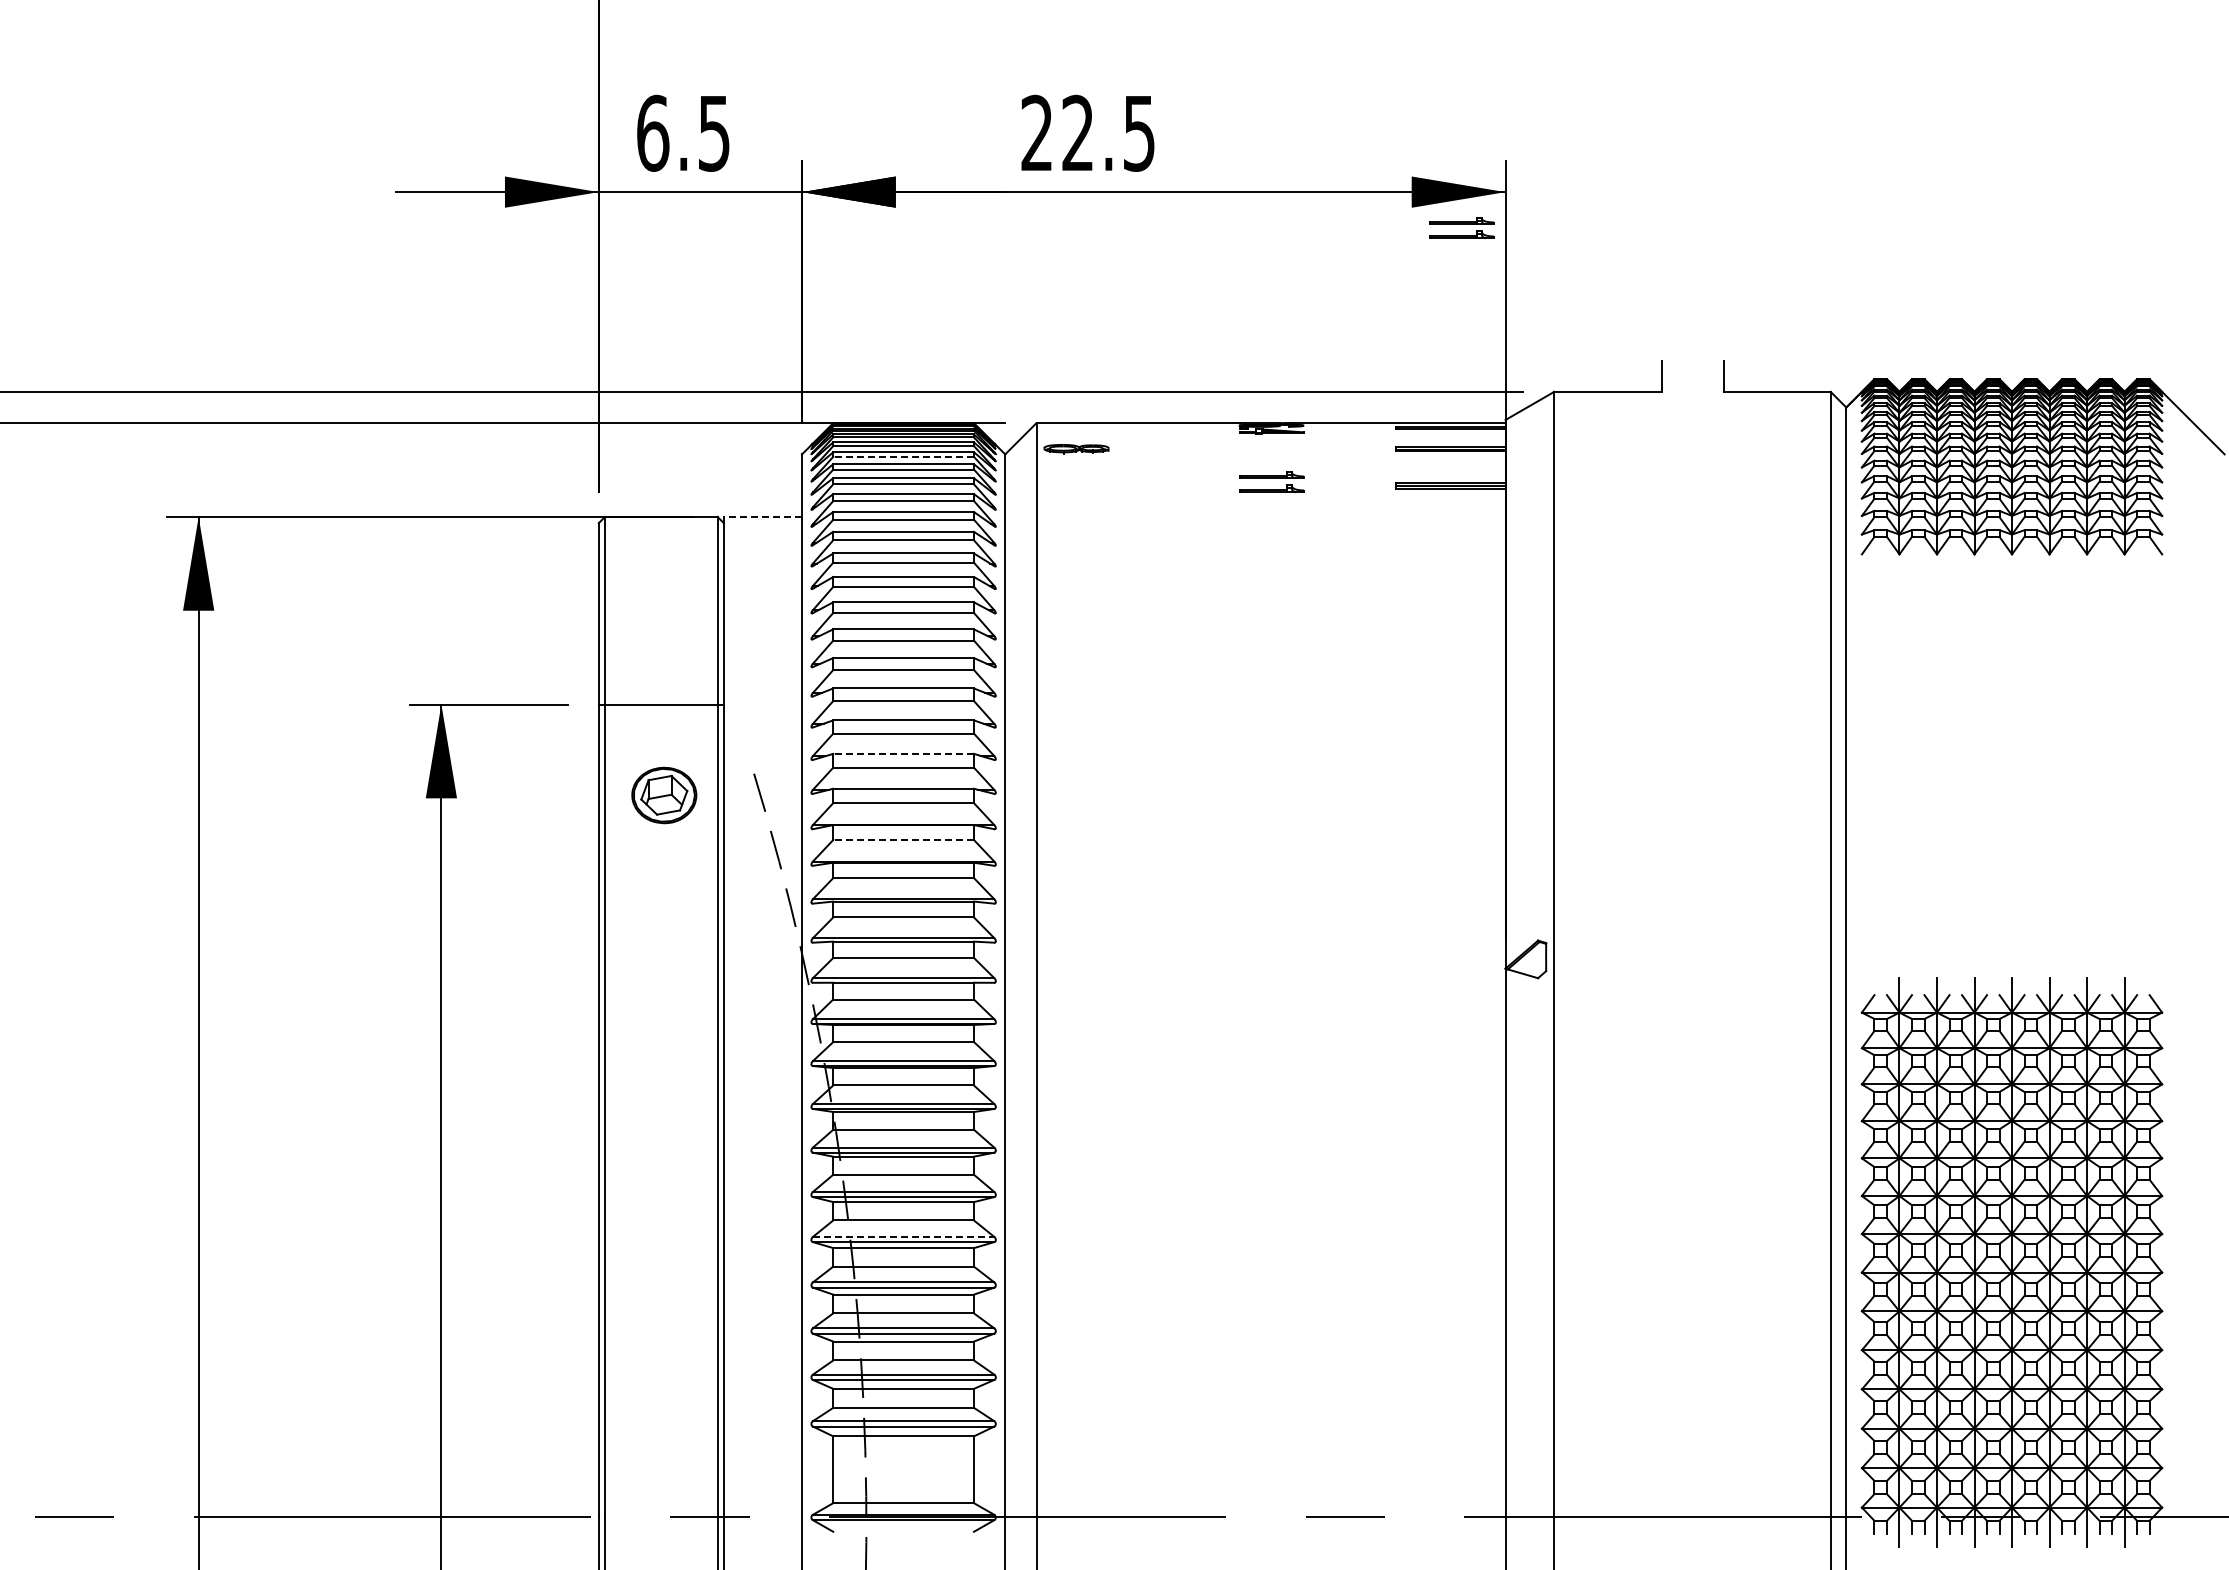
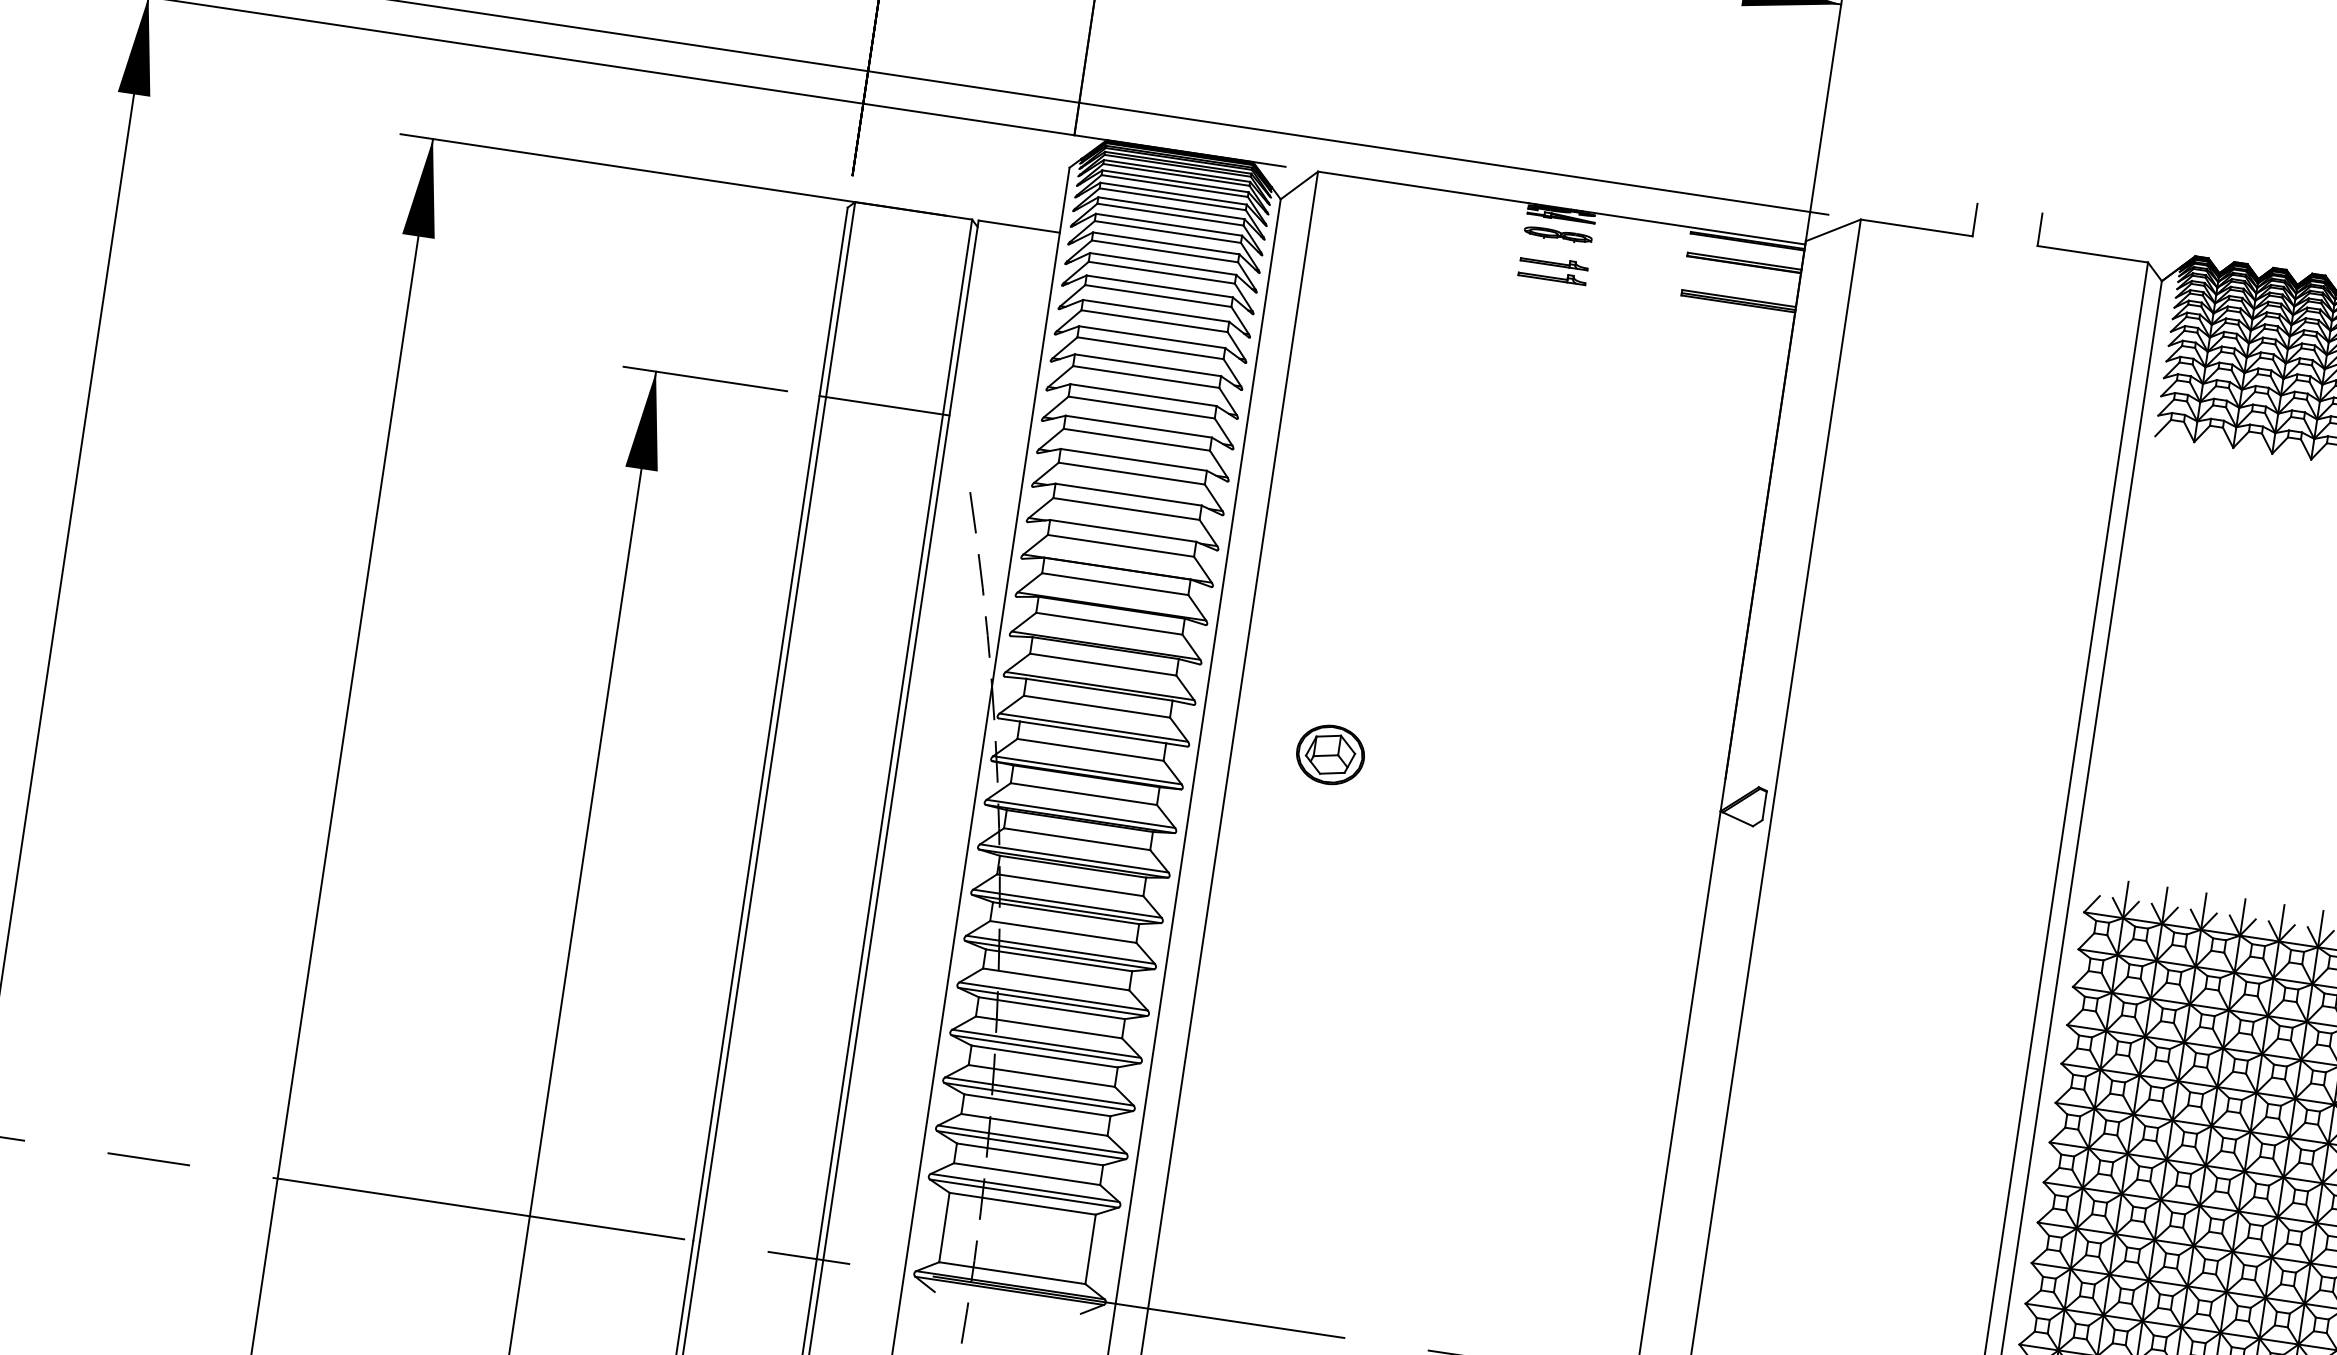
part: (1461, 228) -> (1789, 35), removed
part: (1076, 449) -> (1558, 235), moved
line: (903, 456) -> (1174, 185), dashed -> solid
line: (762, 516) -> (1018, 226), dashed -> solid
line: (903, 753) -> (1128, 494), dashed -> solid
part: (664, 795) -> (1330, 754), moved
line: (903, 839) -> (1115, 583), dashed -> solid
line: (903, 1236) -> (1053, 996), dashed -> solid

